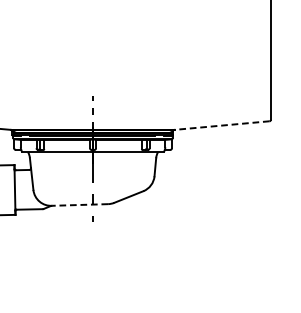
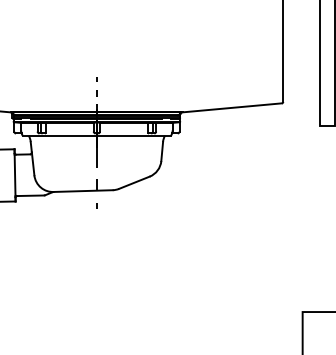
line: (221, 125) -> (231, 107), dashed -> solid
line: (79, 205) -> (82, 191), dashed -> solid

